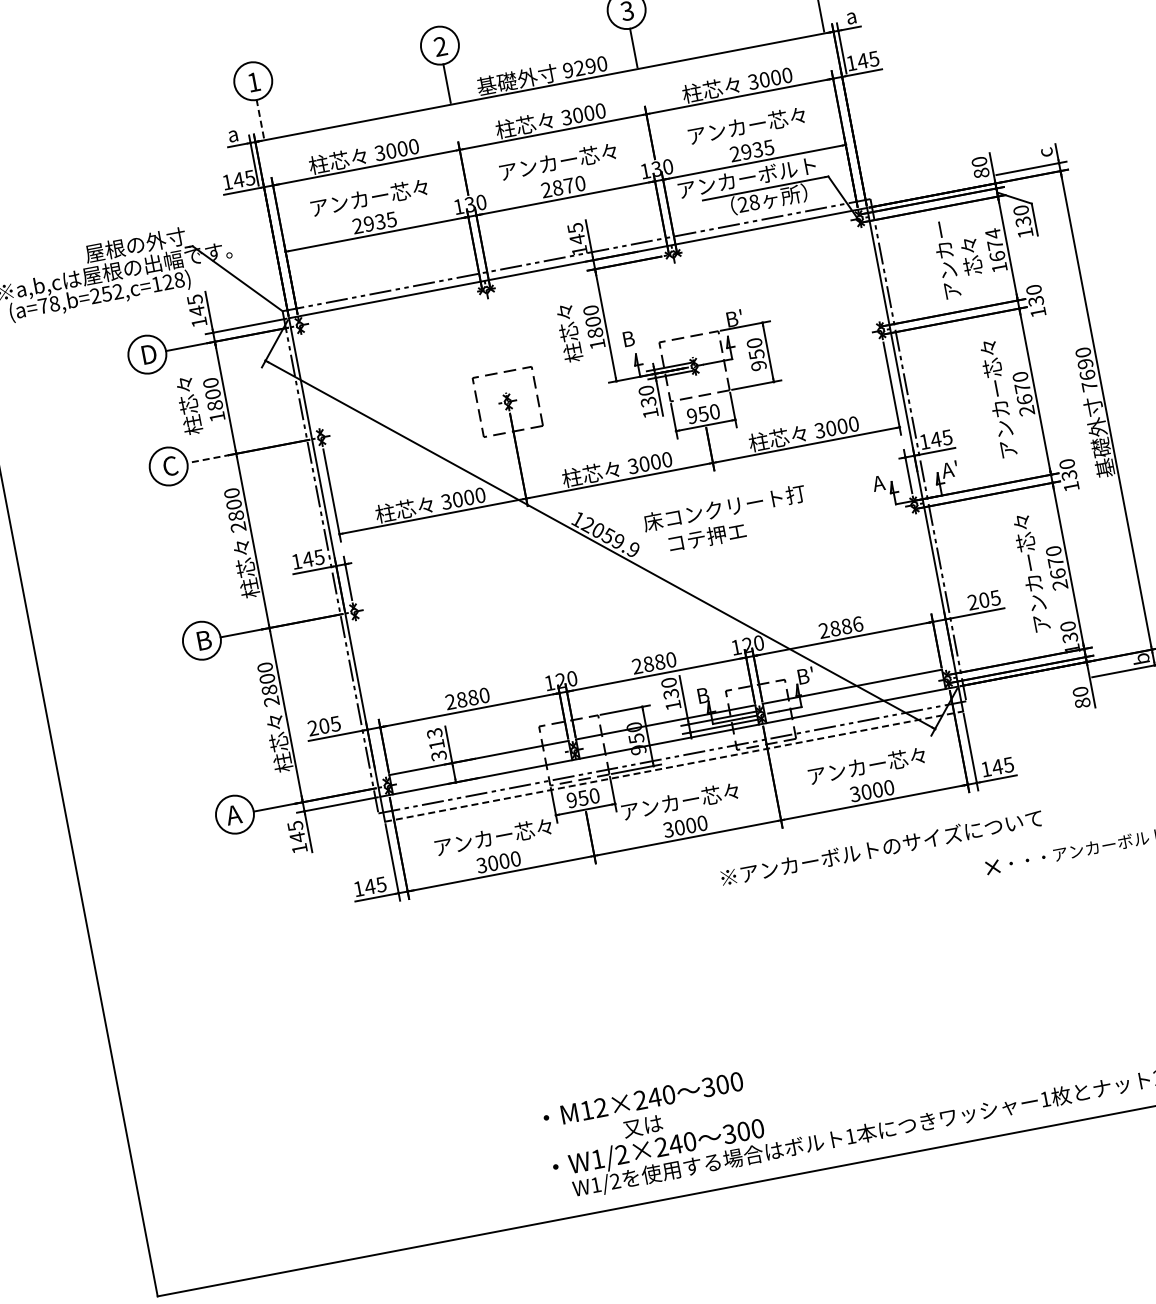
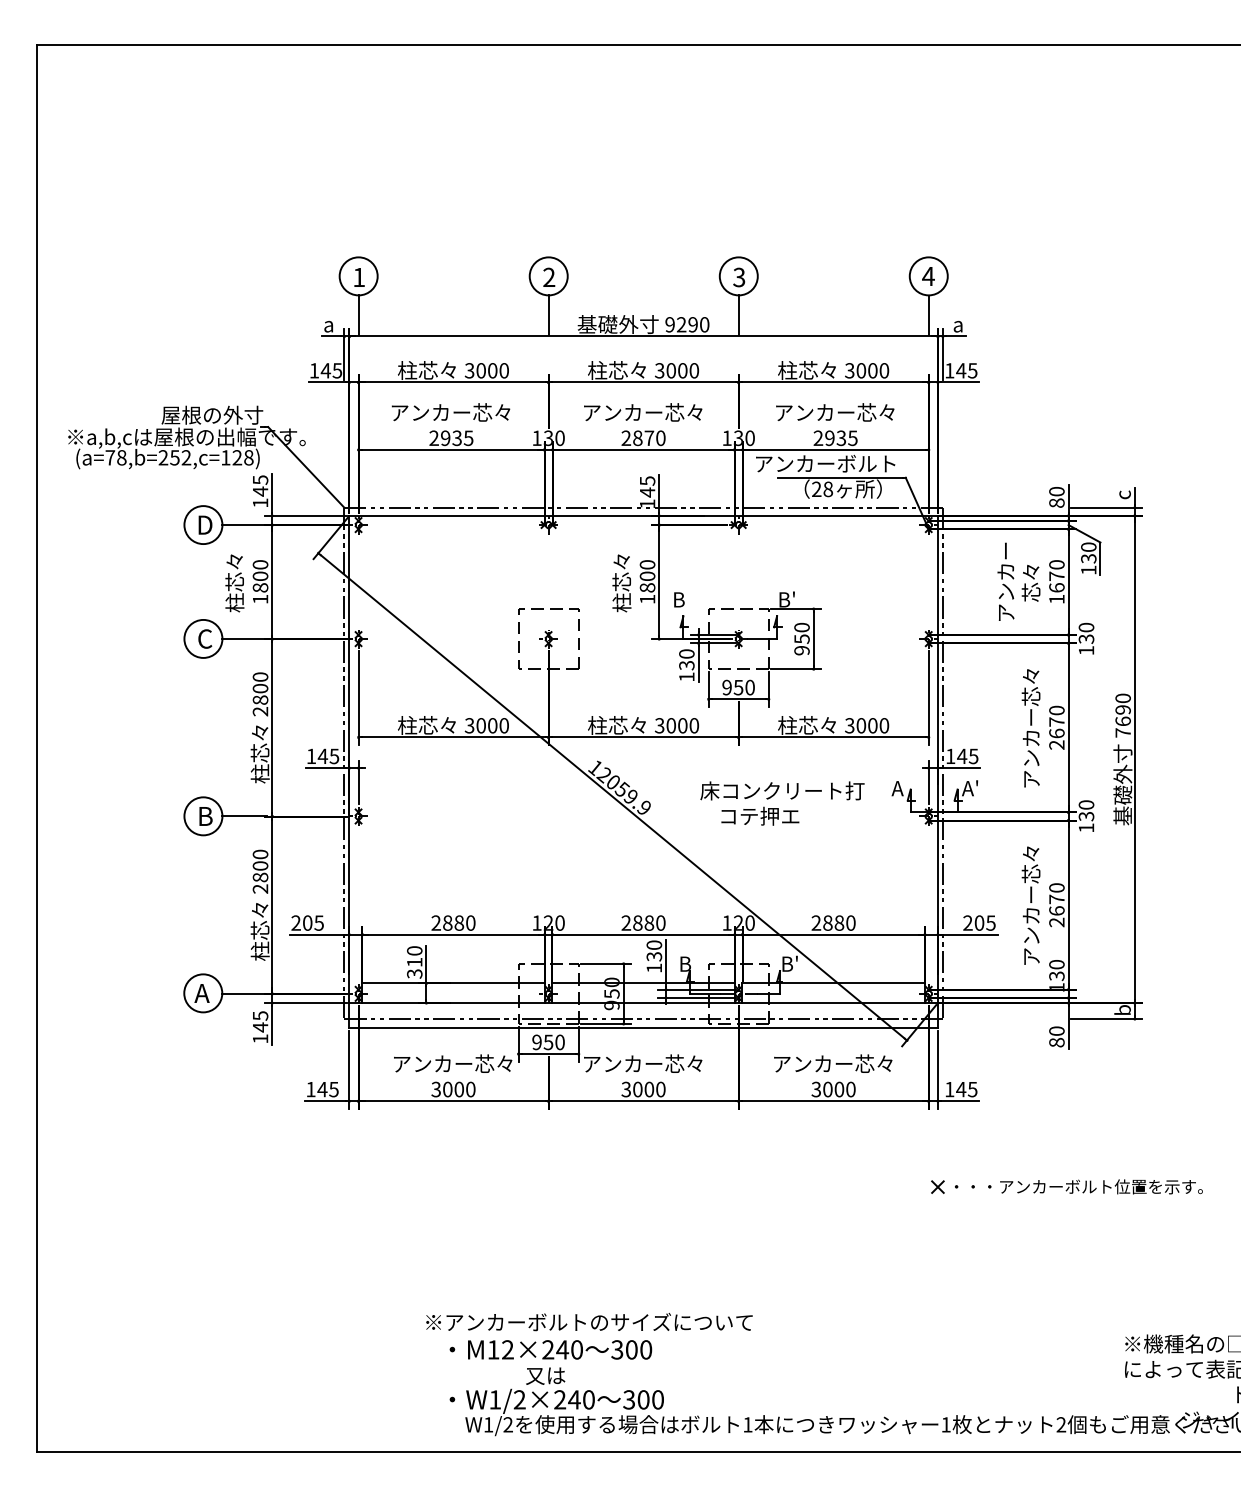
line: (260, 118) -> (358, 314), dashed -> solid
text: (992, 233) -> (1056, 564), 1674 -> 1670
line: (209, 459) -> (244, 639), dashed -> solid
text: (726, 520) -> (782, 803), moved
text: (857, 623) -> (850, 922), 2886 -> 2880
text: (434, 732) -> (414, 950), 313 -> 310
line: (674, 766) -> (644, 1028), dashed -> solid
text: (881, 847) -> (589, 1321), moved

